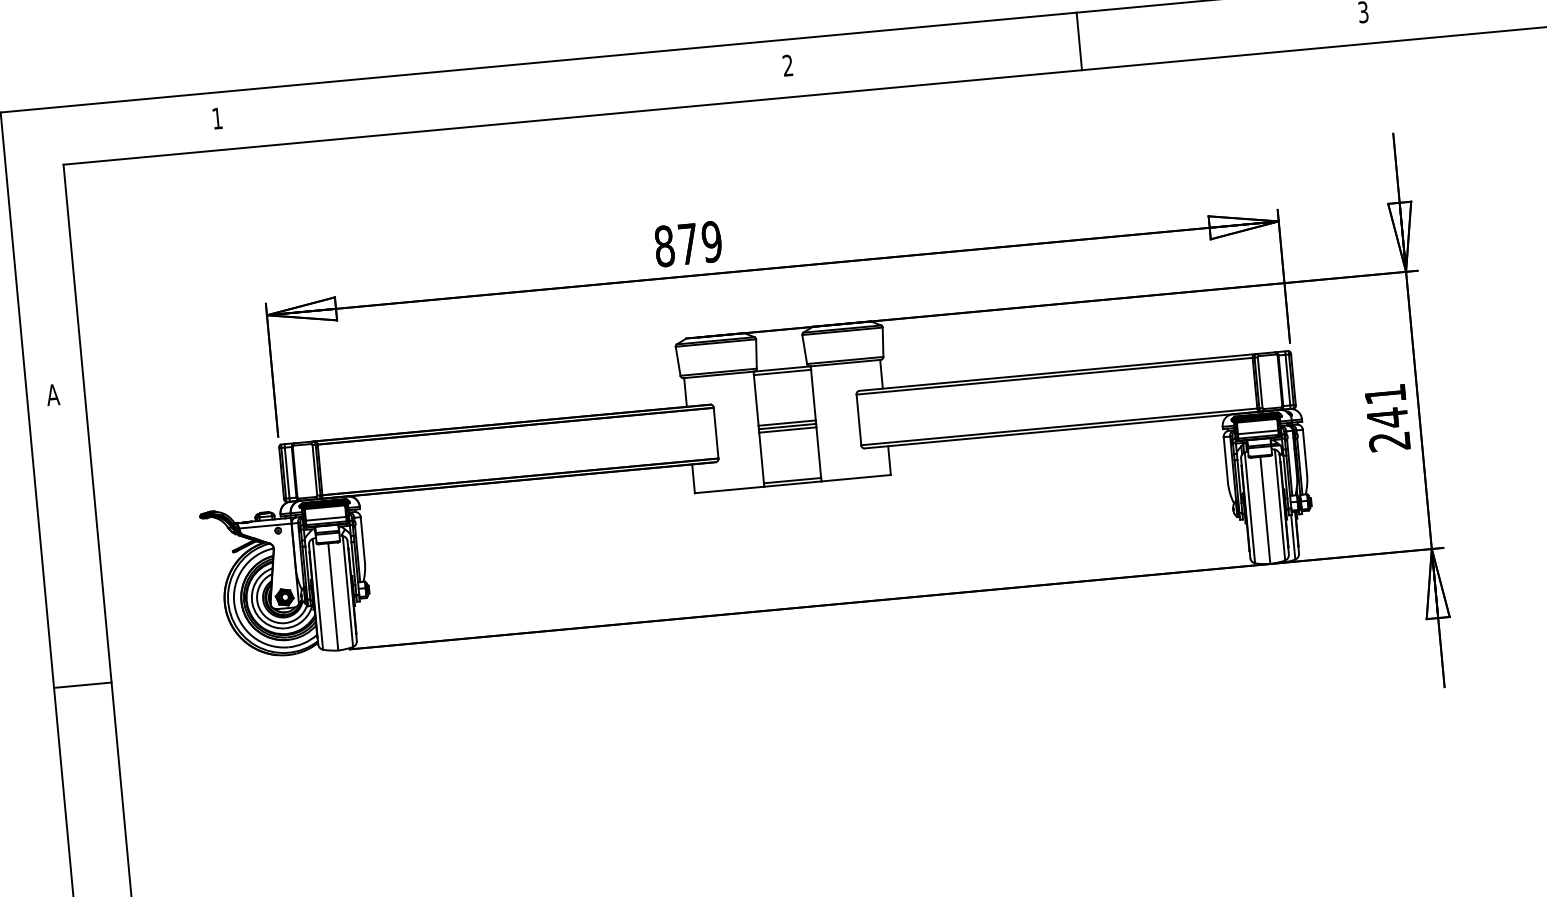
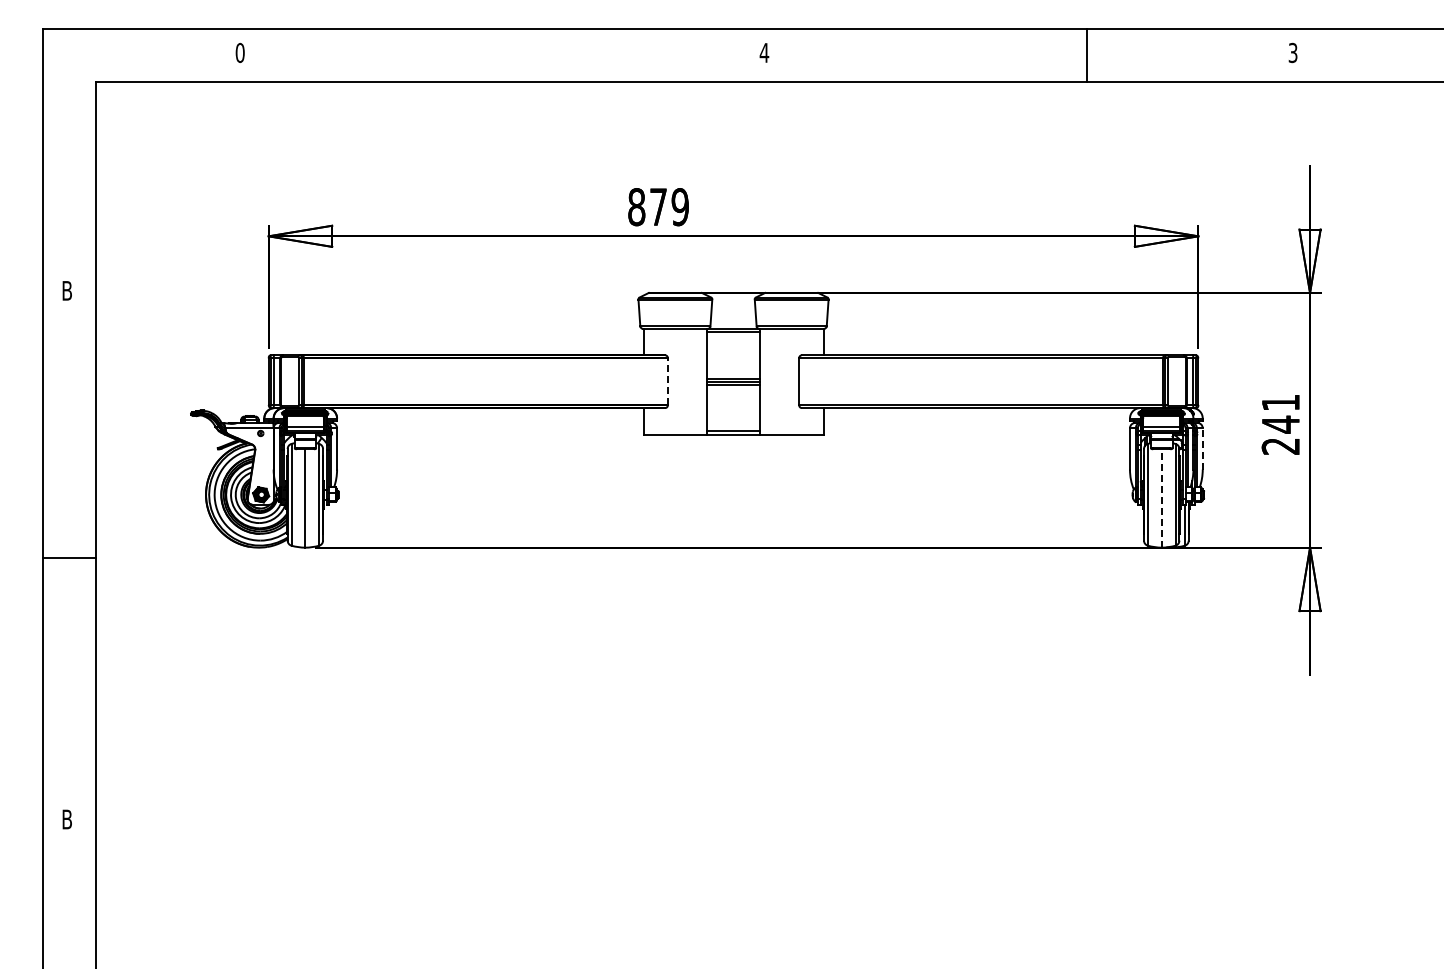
line: (1078, 41) -> (1086, 55), moved
text: (787, 65) -> (764, 52), 2 -> 4
text: (216, 118) -> (239, 52), 1 -> 0
text: (52, 394) -> (66, 290), A -> B
line: (715, 433) -> (667, 381), solid -> dashed
line: (1304, 451) -> (1202, 448), solid -> dashed
line: (1265, 509) -> (1161, 497), solid -> dashed

